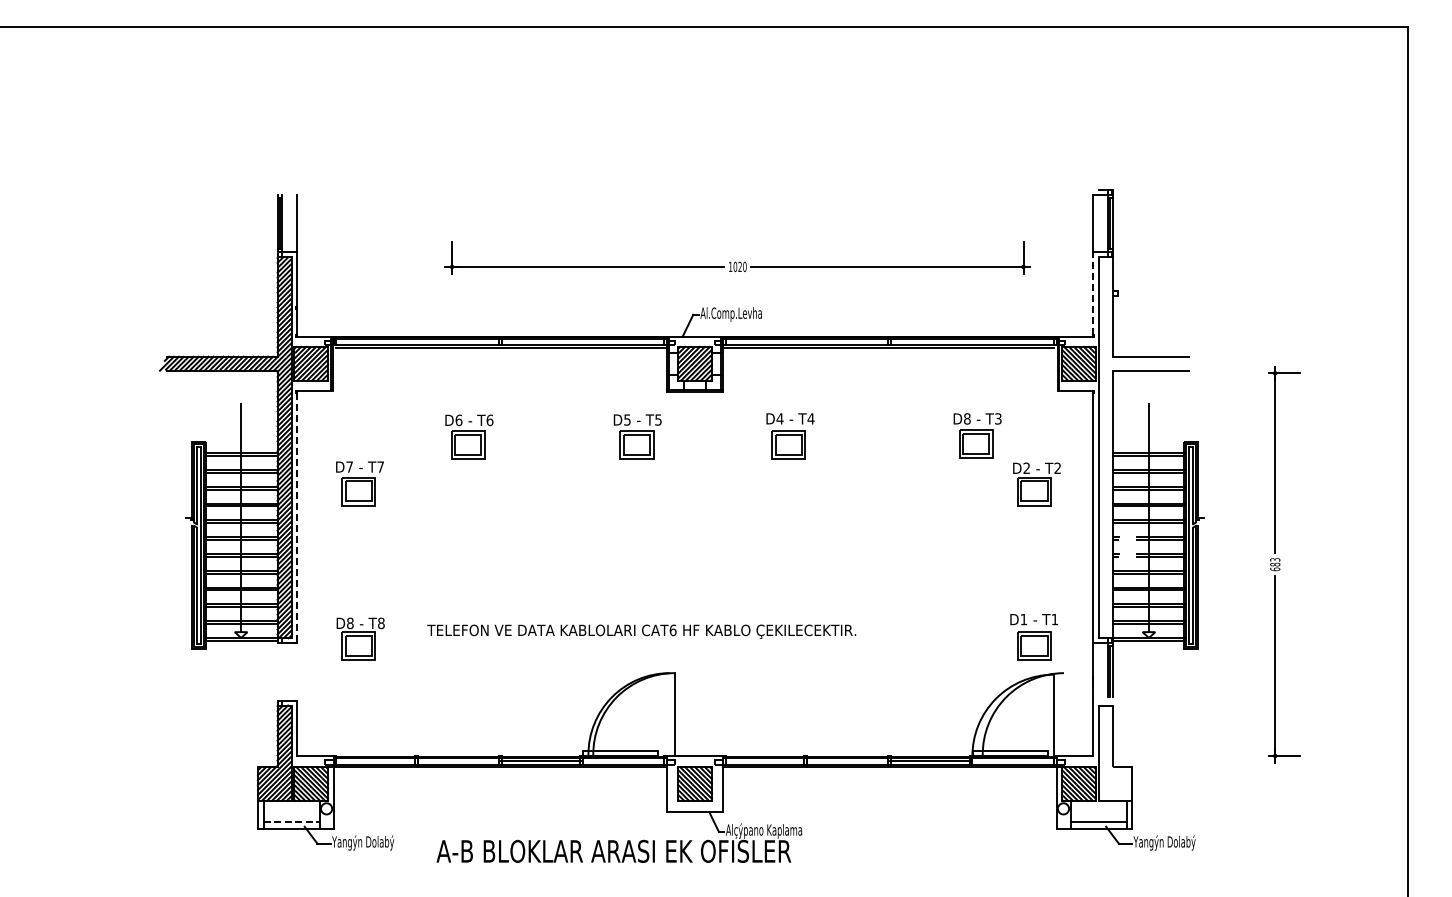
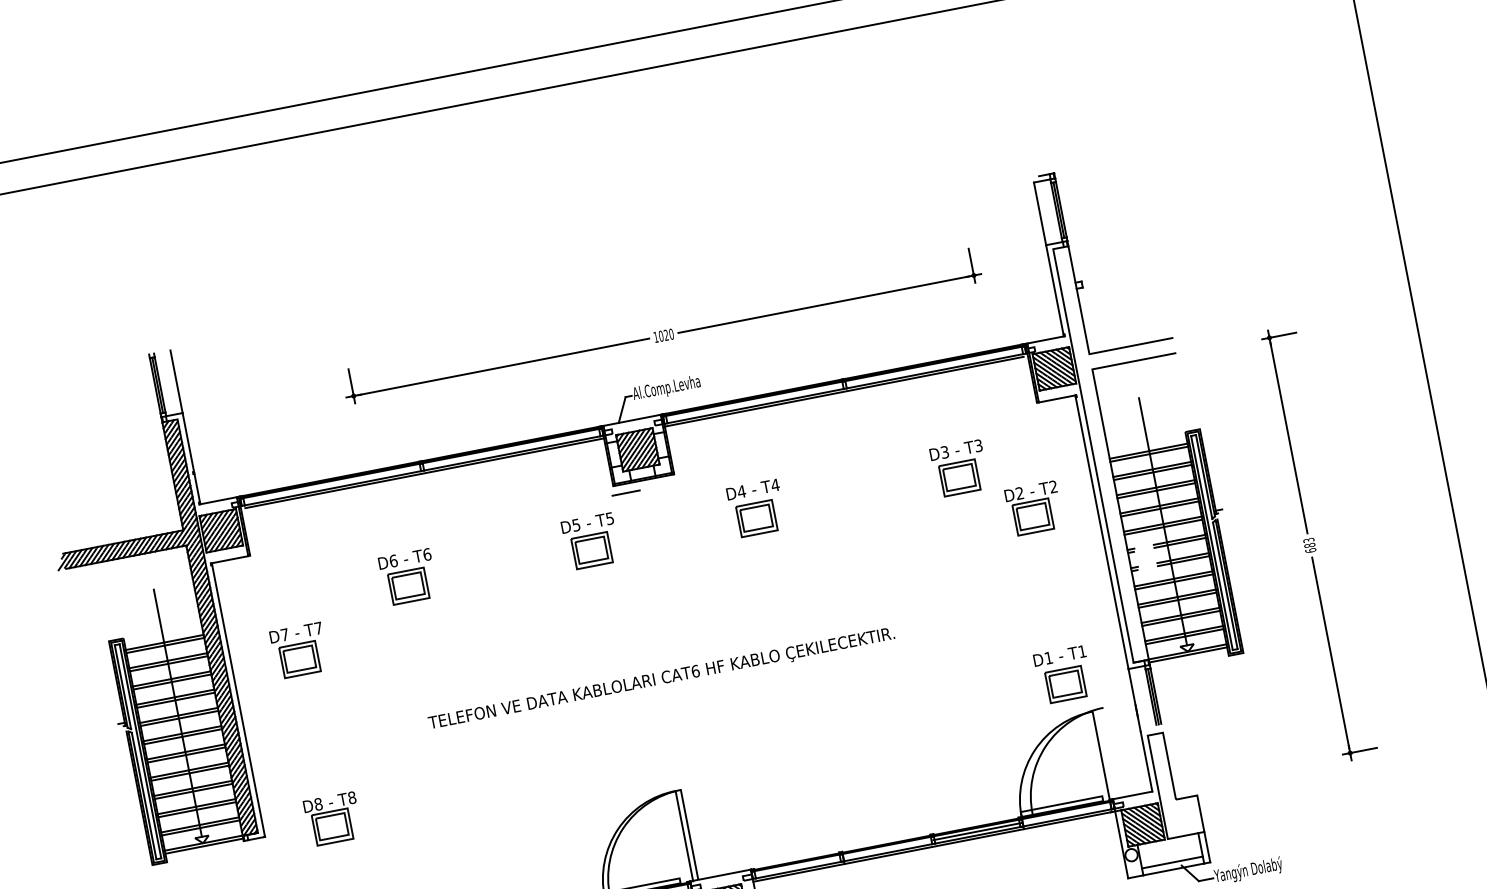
line: (1092, 293) -> (1054, 289), dashed -> solid
line: (676, 400) -> (625, 493), added
text: (967, 418) -> (945, 451), D8 -> D3
line: (297, 518) -> (239, 701), dashed -> solid
text: (641, 631) -> (661, 679), moved
line: (669, 715) -> (684, 836), added

